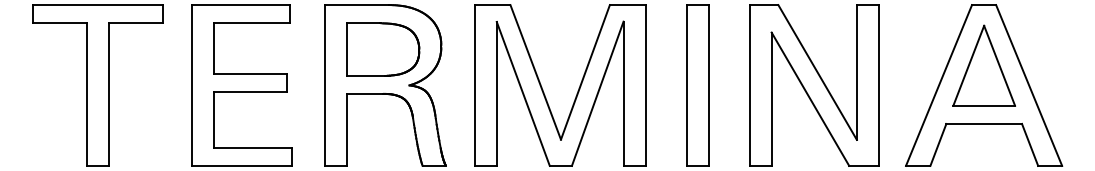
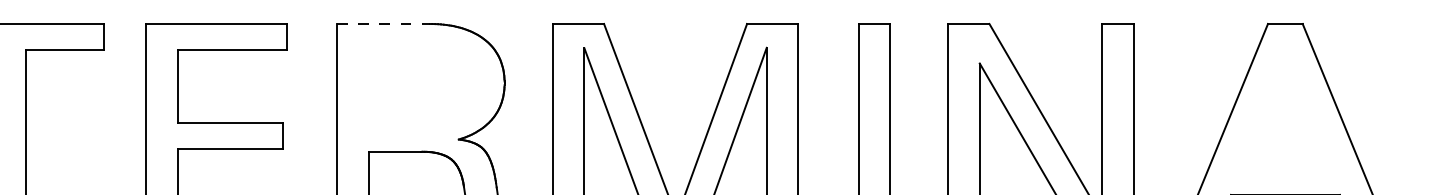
line: (357, 5) -> (384, 24), solid -> dashed
part: (383, 49) -> (421, 87), removed
part: (983, 65) -> (1284, 110), removed

